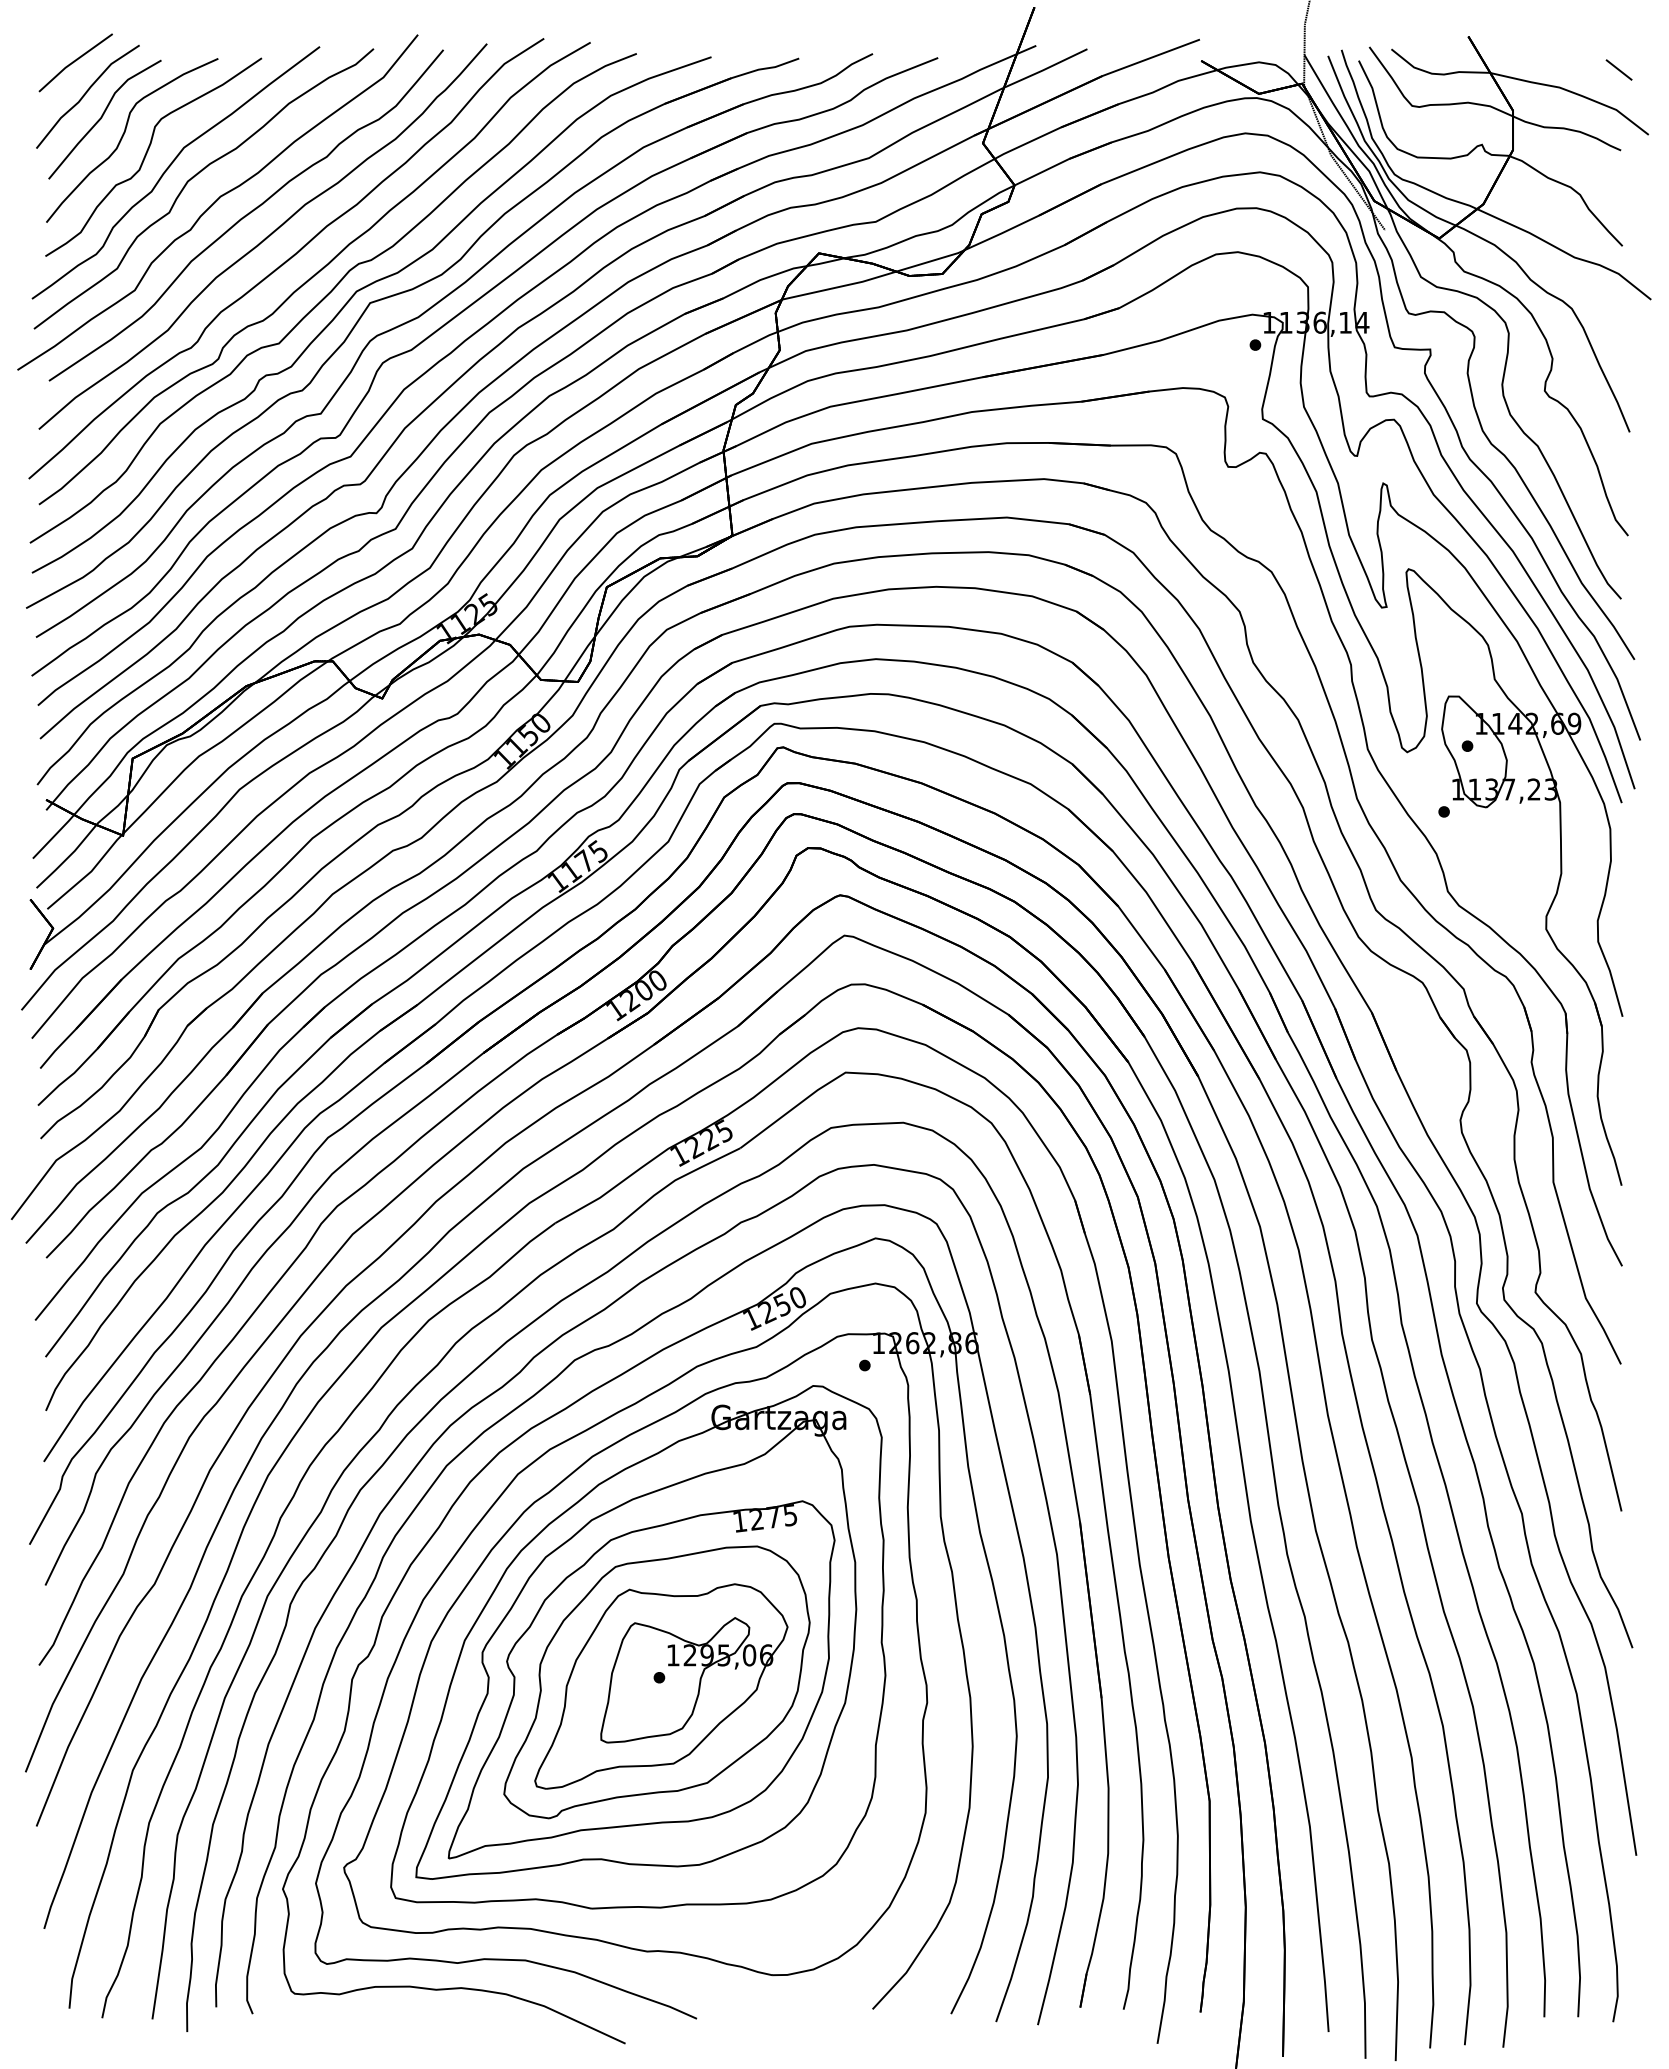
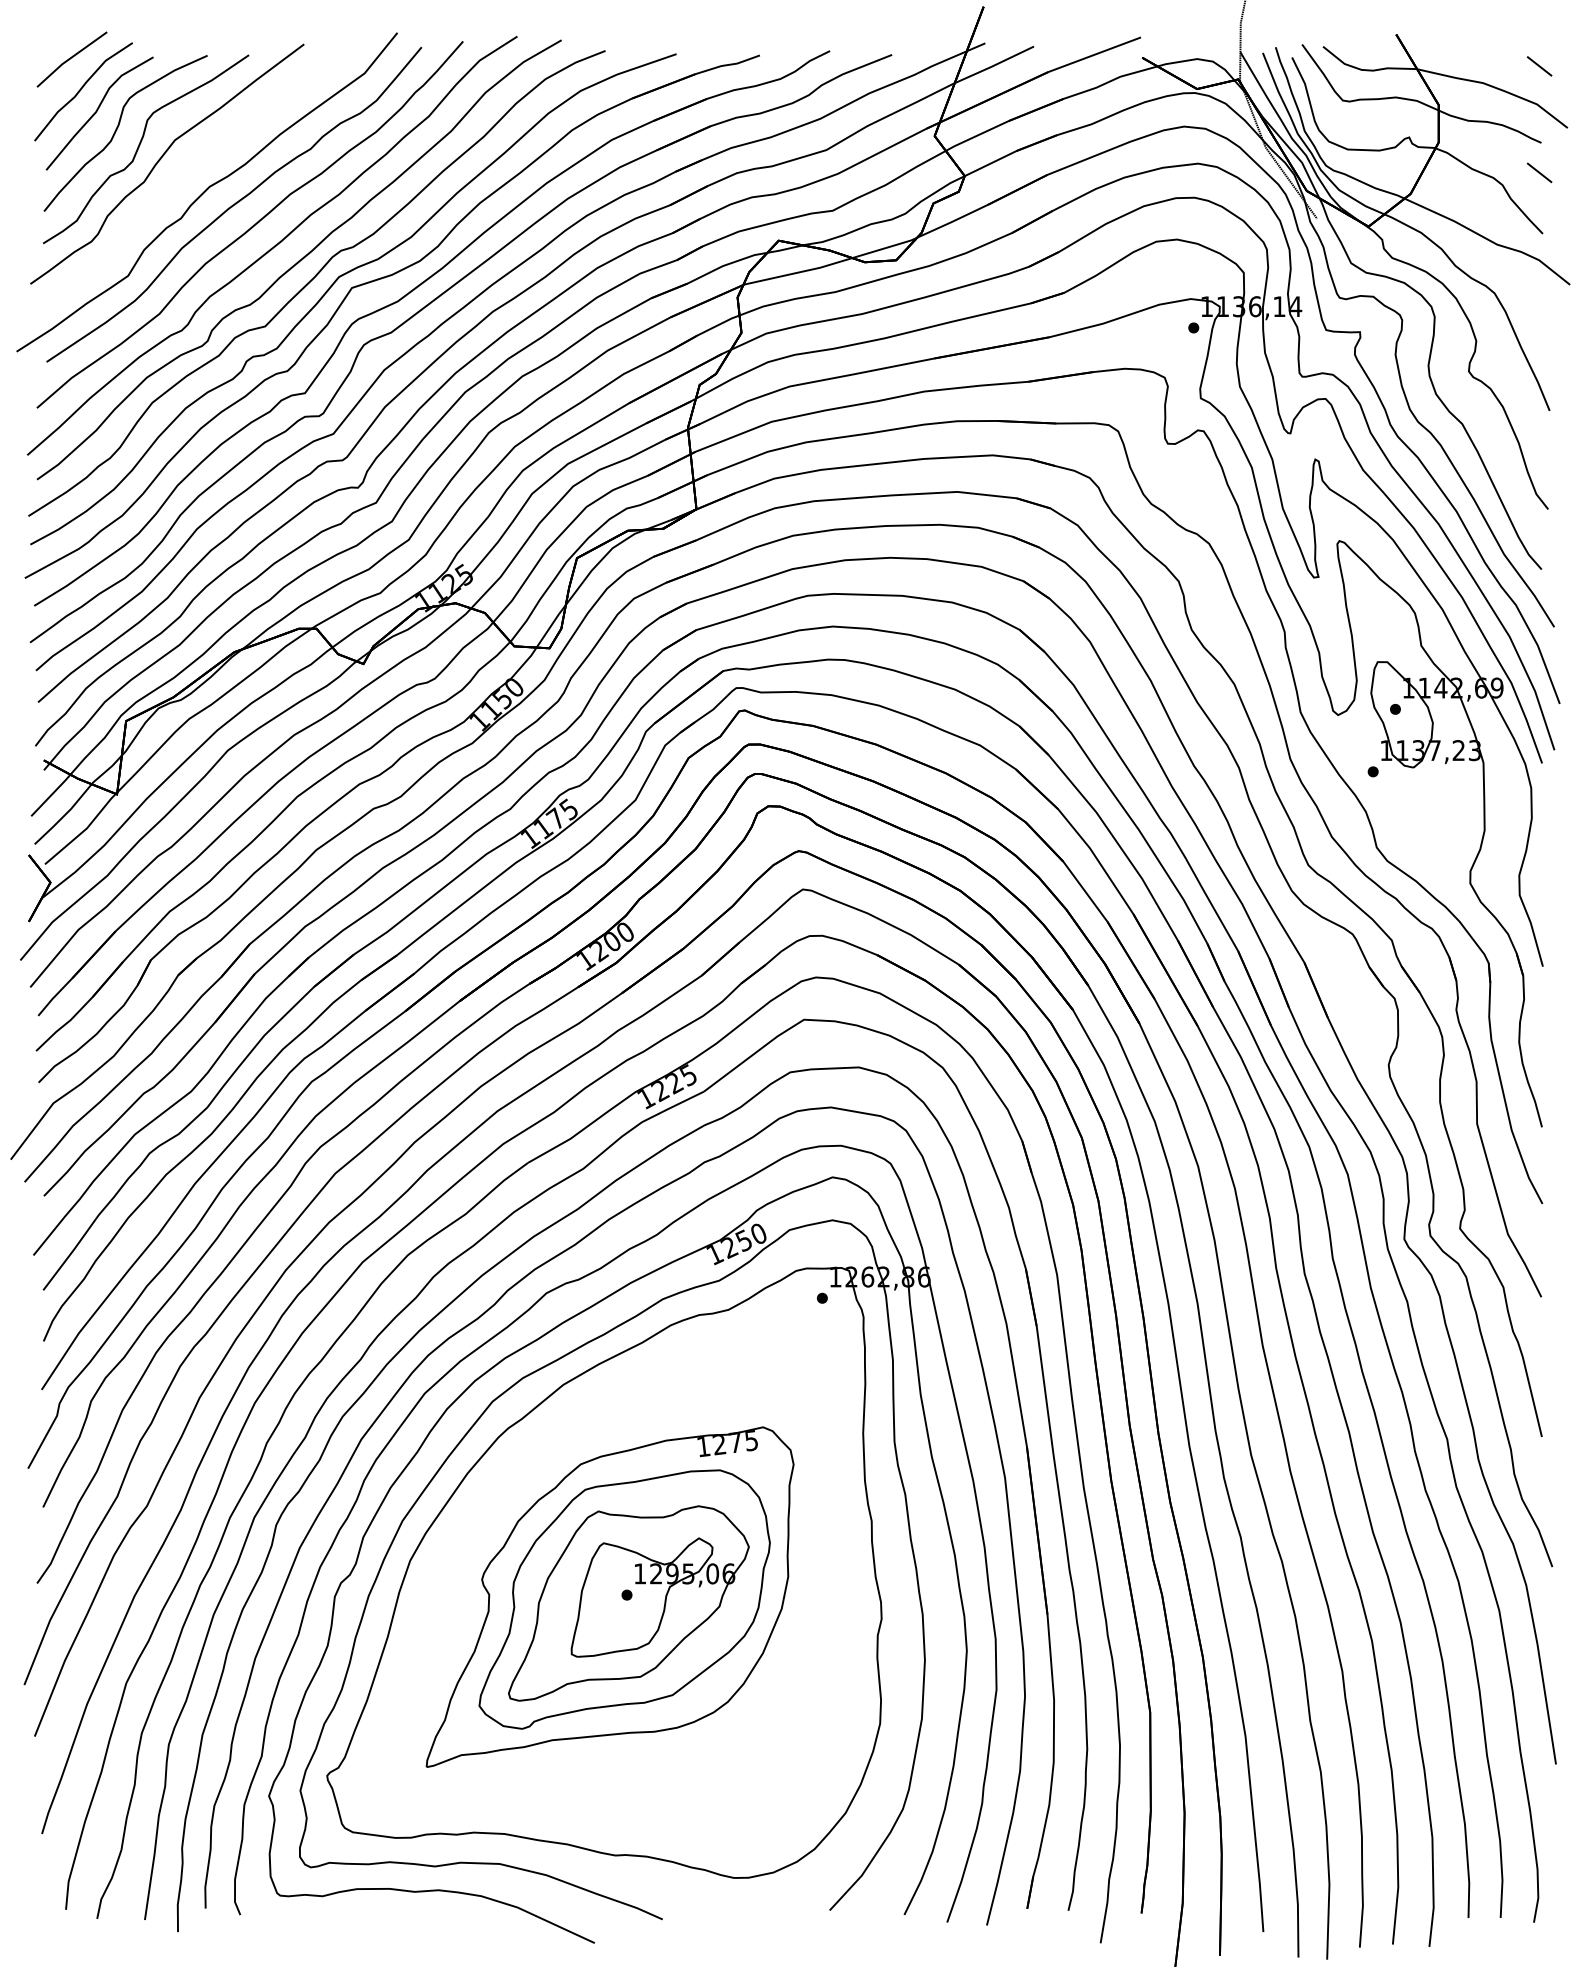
part: (193, 178) -> (183, 169), removed
line: (1618, 181) -> (1539, 172), added
part: (638, 1647) -> (607, 1566), removed

